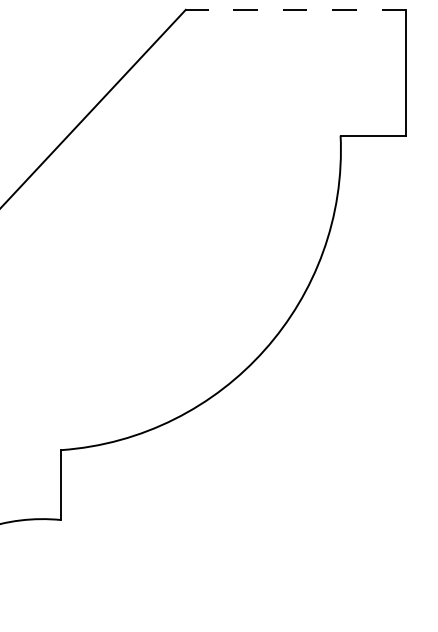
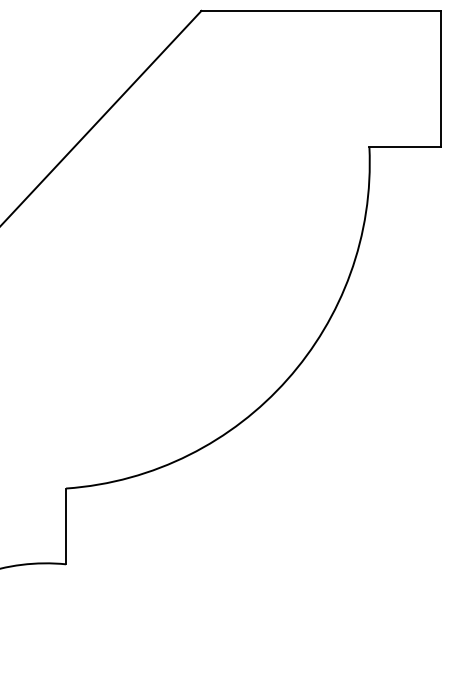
line: (295, 9) -> (320, 10), dashed -> solid

